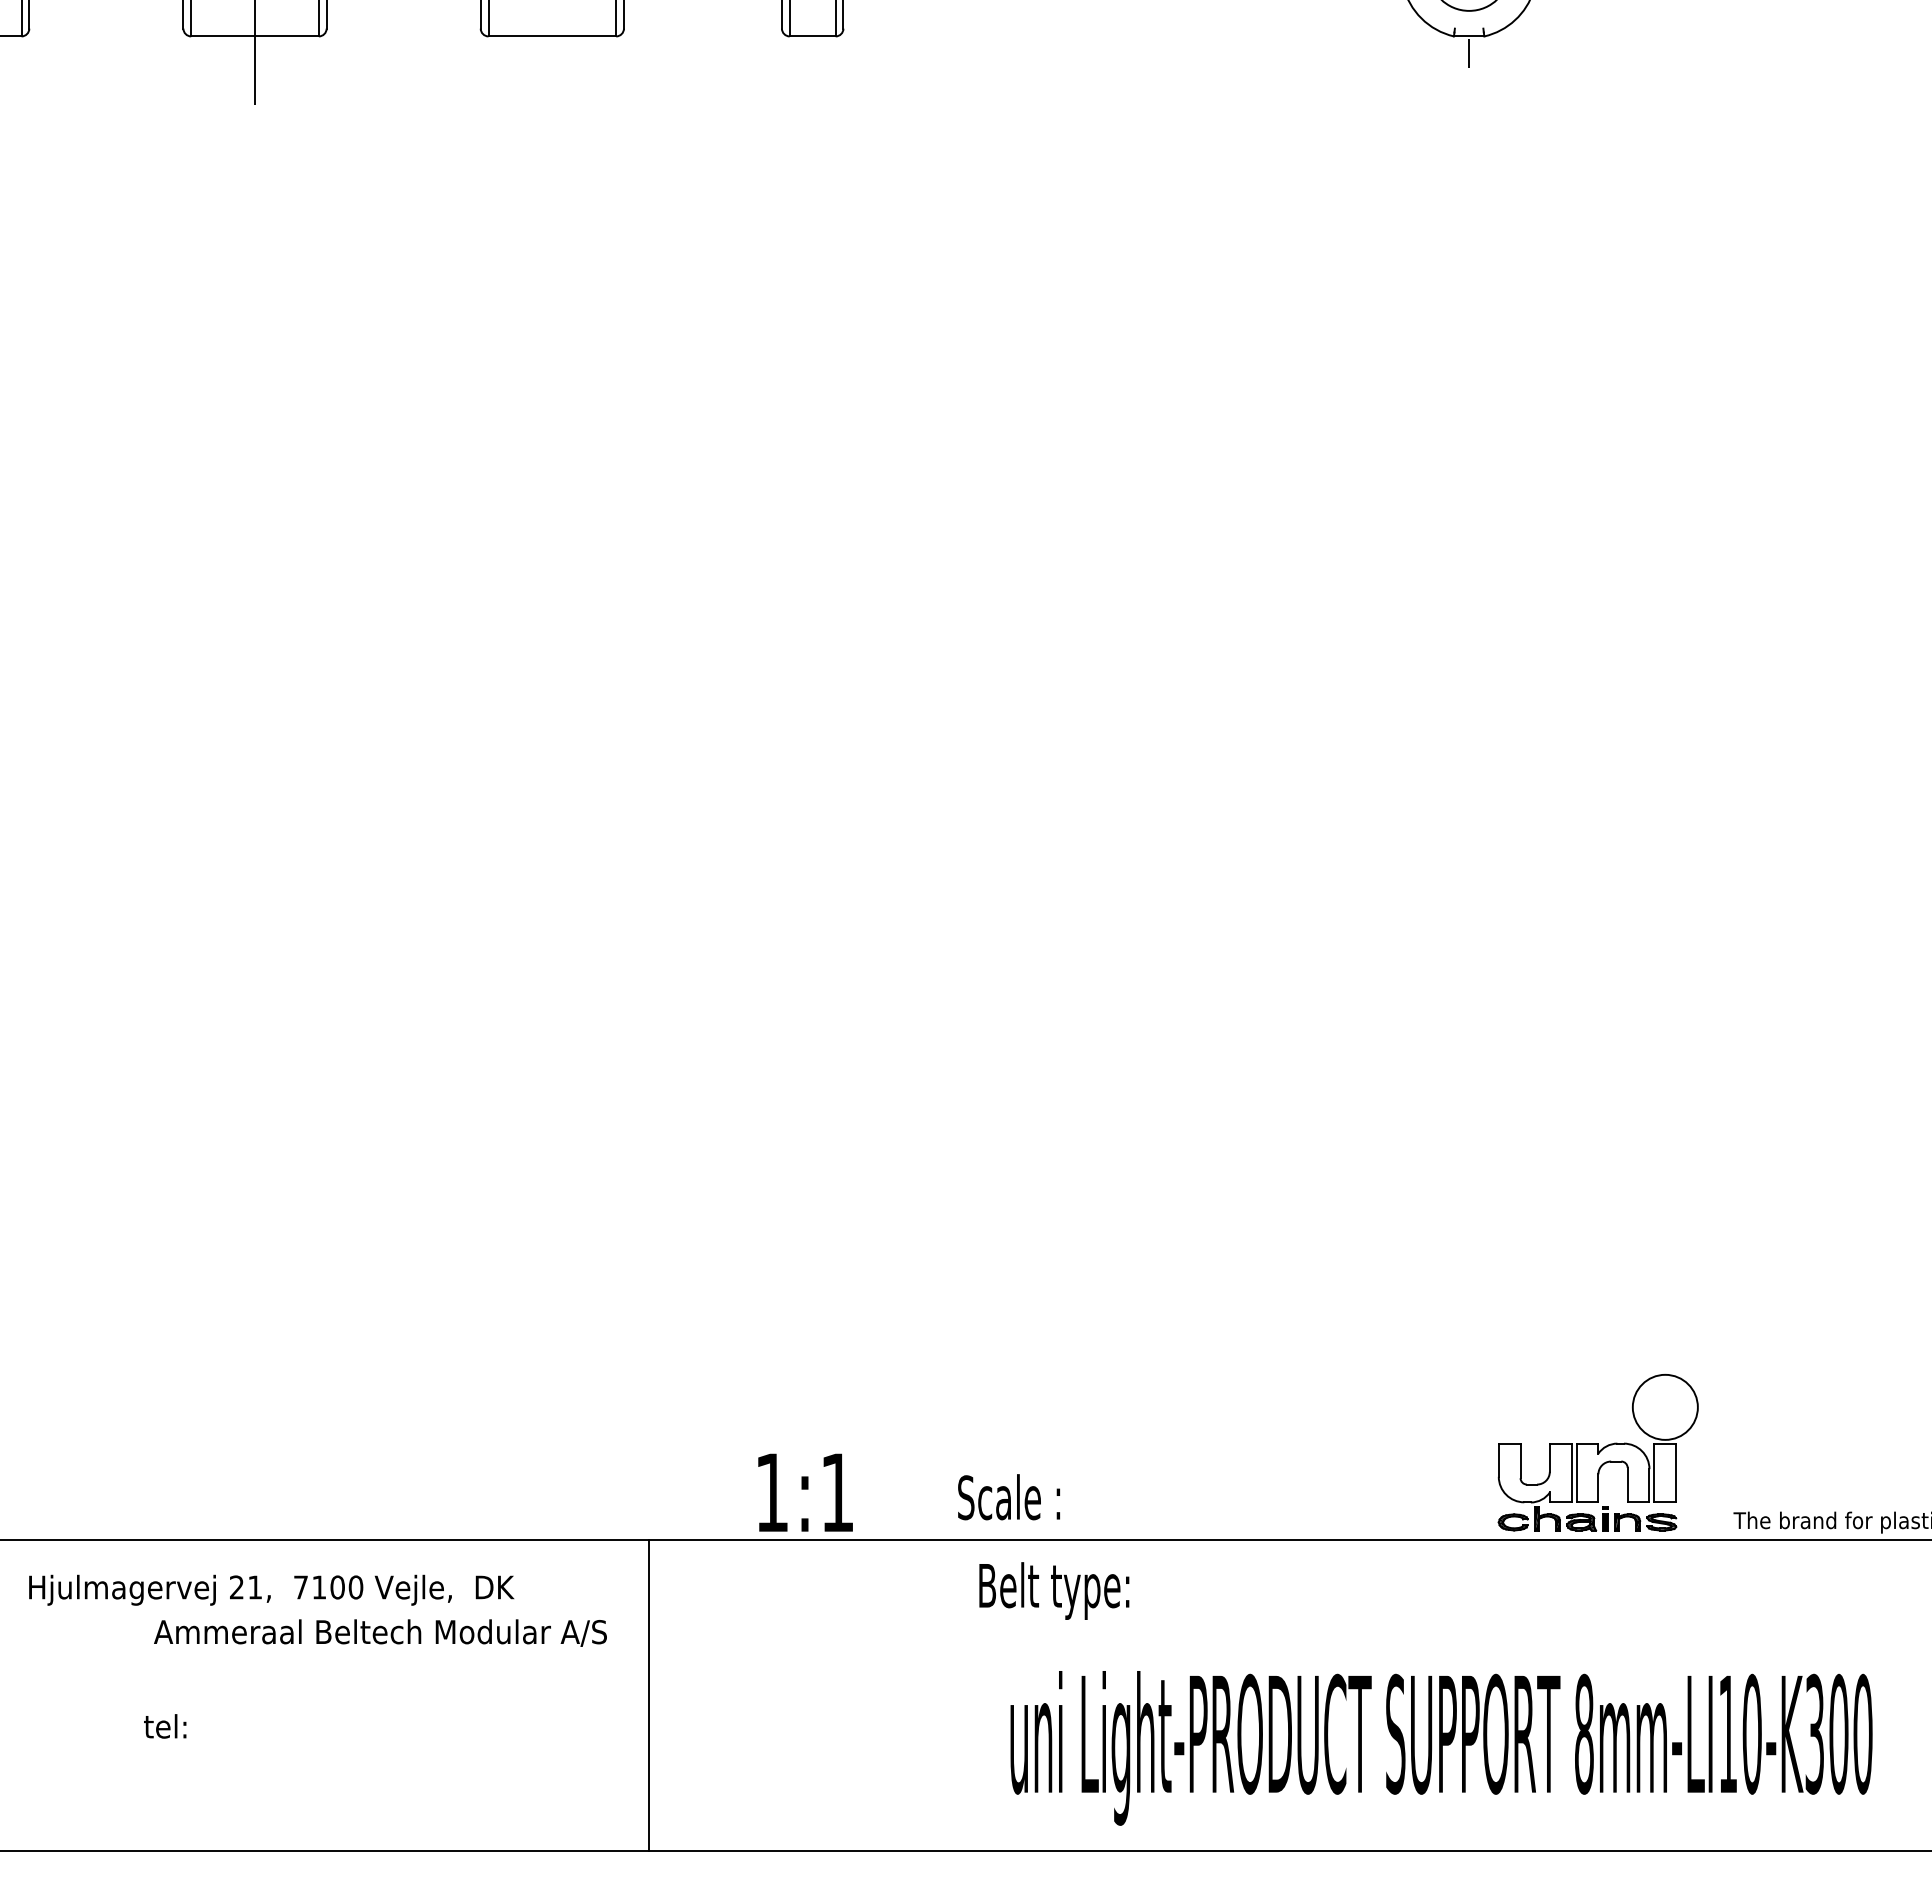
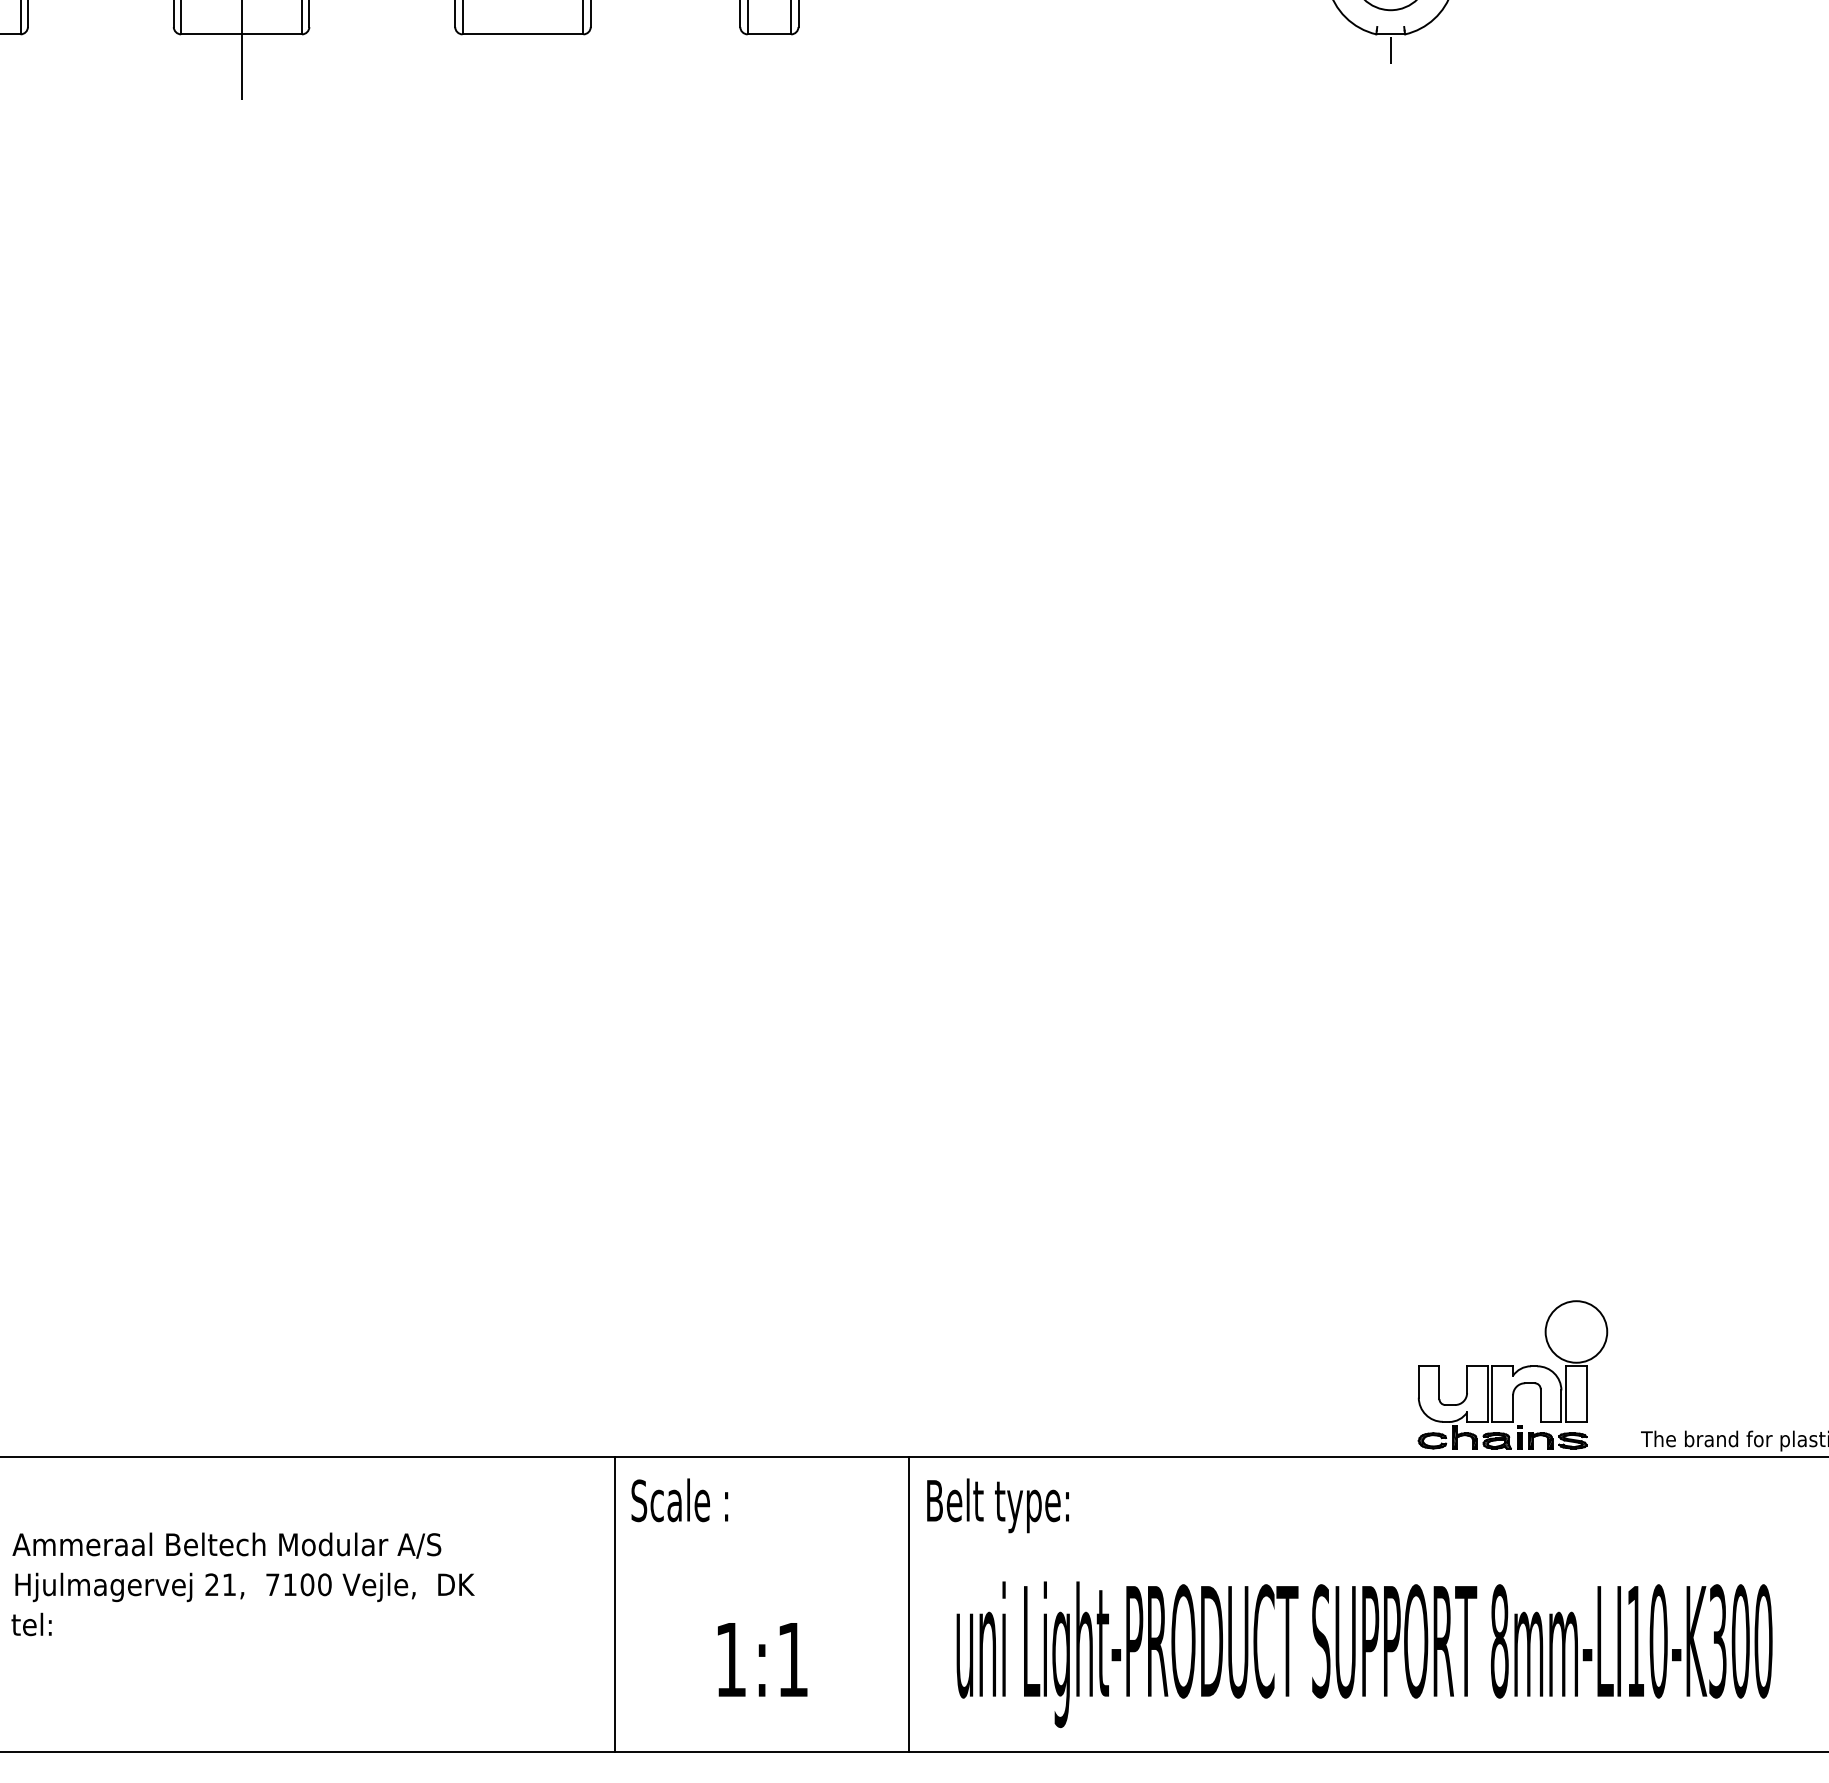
text: (805, 1492) -> (762, 1659), moved
text: (1008, 1497) -> (679, 1500), moved
text: (271, 1589) -> (244, 1586), moved
text: (380, 1632) -> (226, 1545), moved
line: (960, 1695) -> (909, 1604), added
text: (165, 1726) -> (31, 1624), moved

